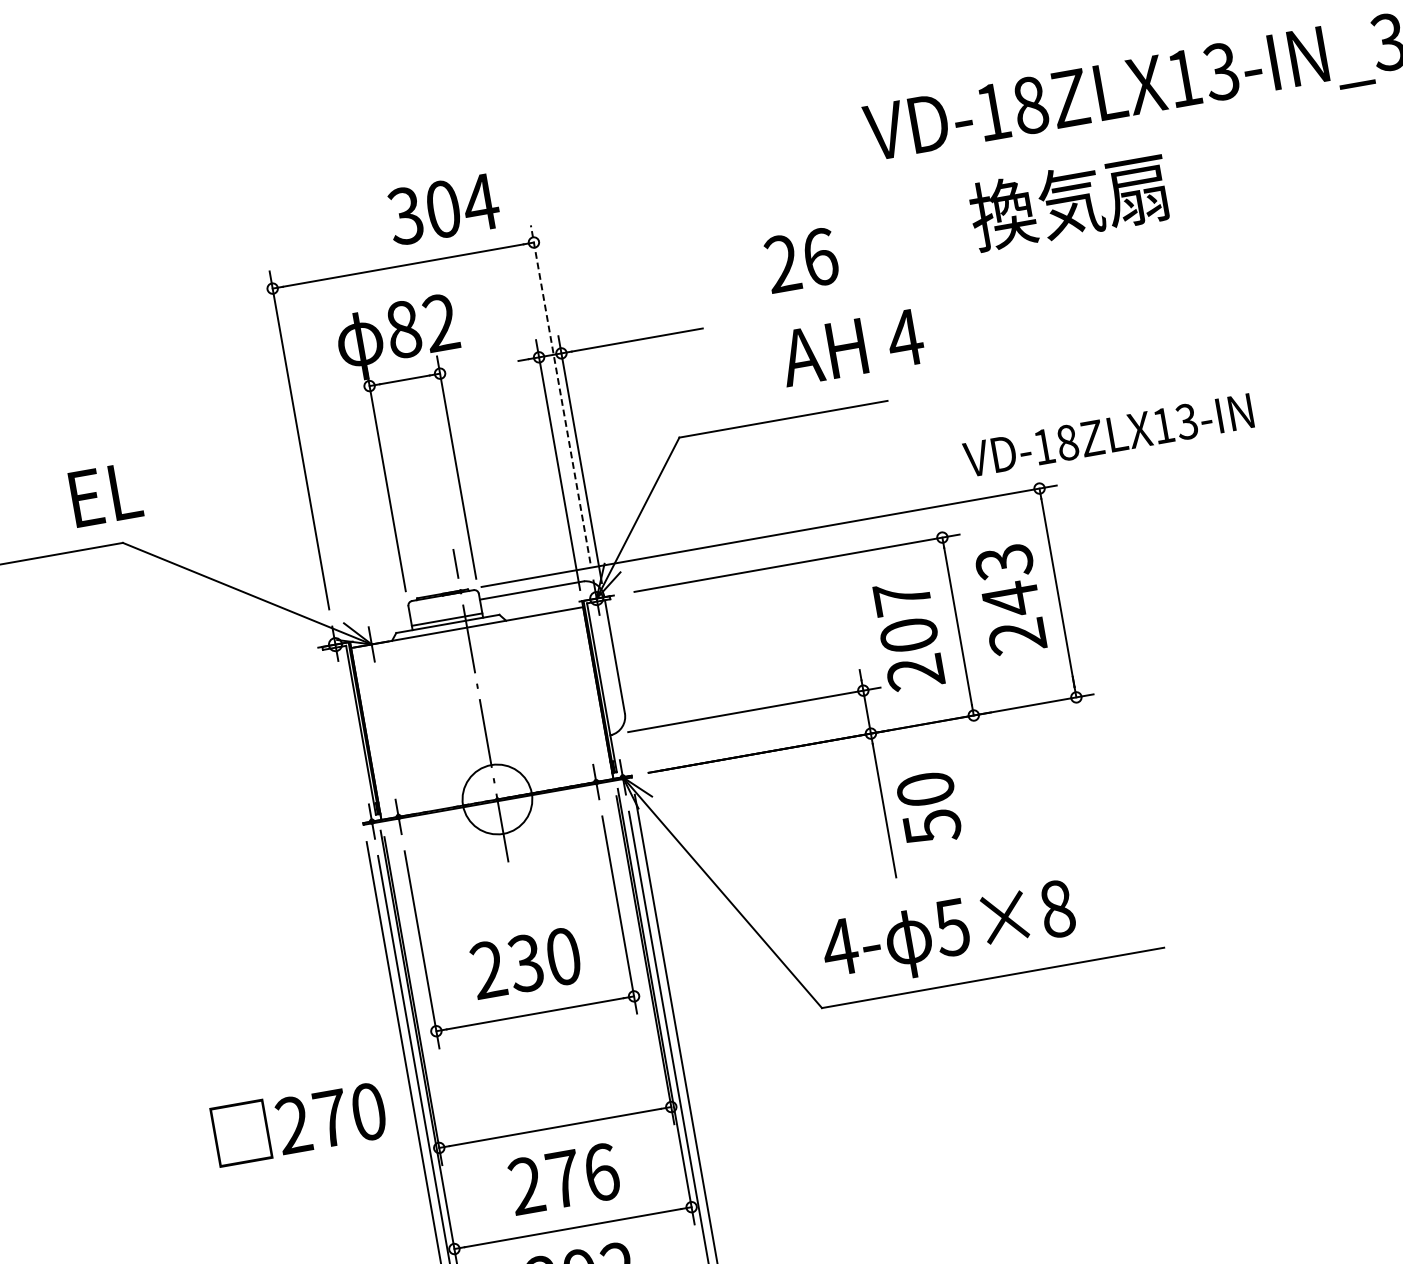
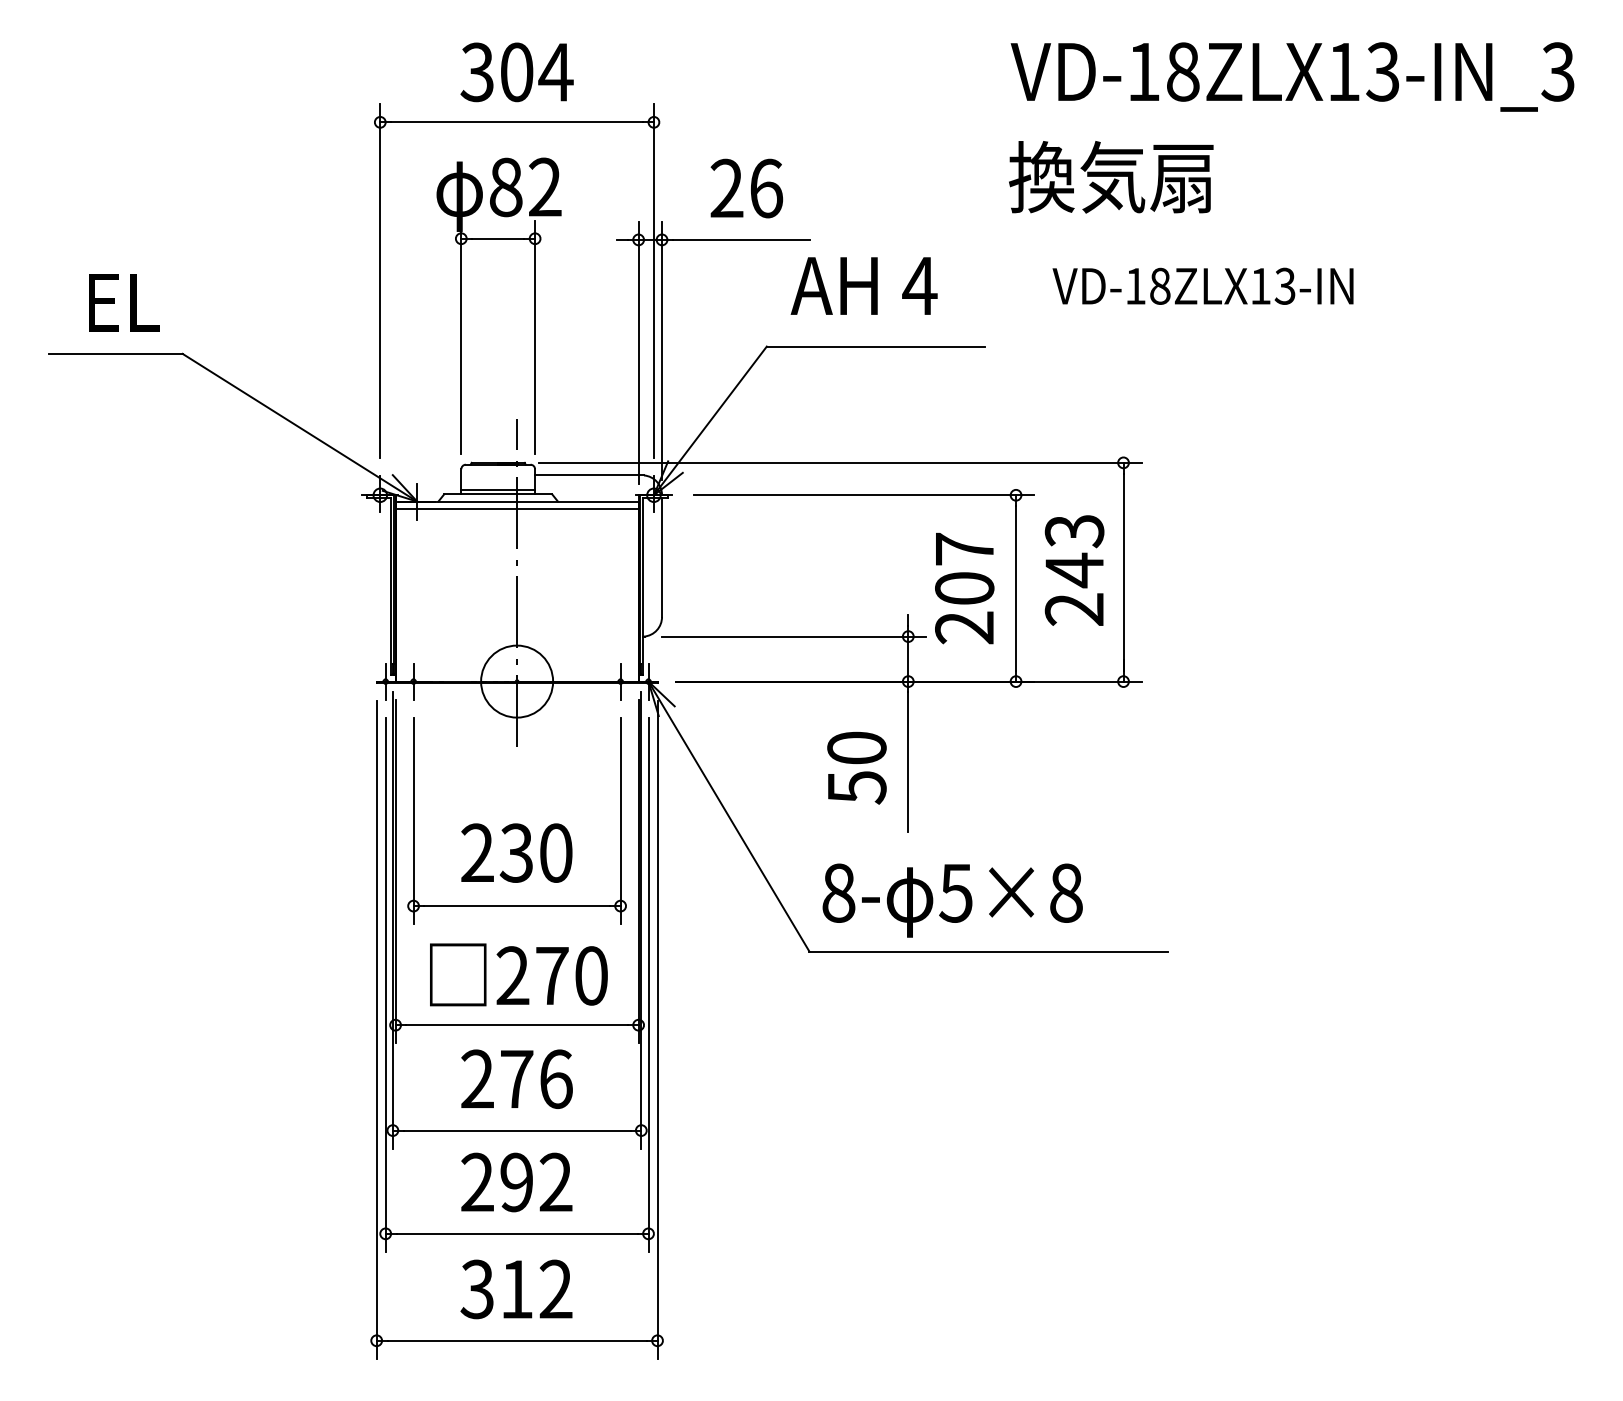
text: (1069, 202) -> (1111, 177), moved
text: (443, 209) -> (516, 72), moved
text: (801, 260) -> (746, 188), moved
text: (851, 347) -> (863, 285), moved
line: (560, 393) -> (653, 280), dashed -> solid
text: (1107, 434) -> (1202, 285), moved
text: (106, 494) -> (124, 302), moved
line: (467, 634) -> (516, 508), added
text: (928, 808) -> (856, 767), moved
text: (839, 946) -> (838, 892), 4- -> 8-
text: (298, 1122) -> (518, 974), moved

